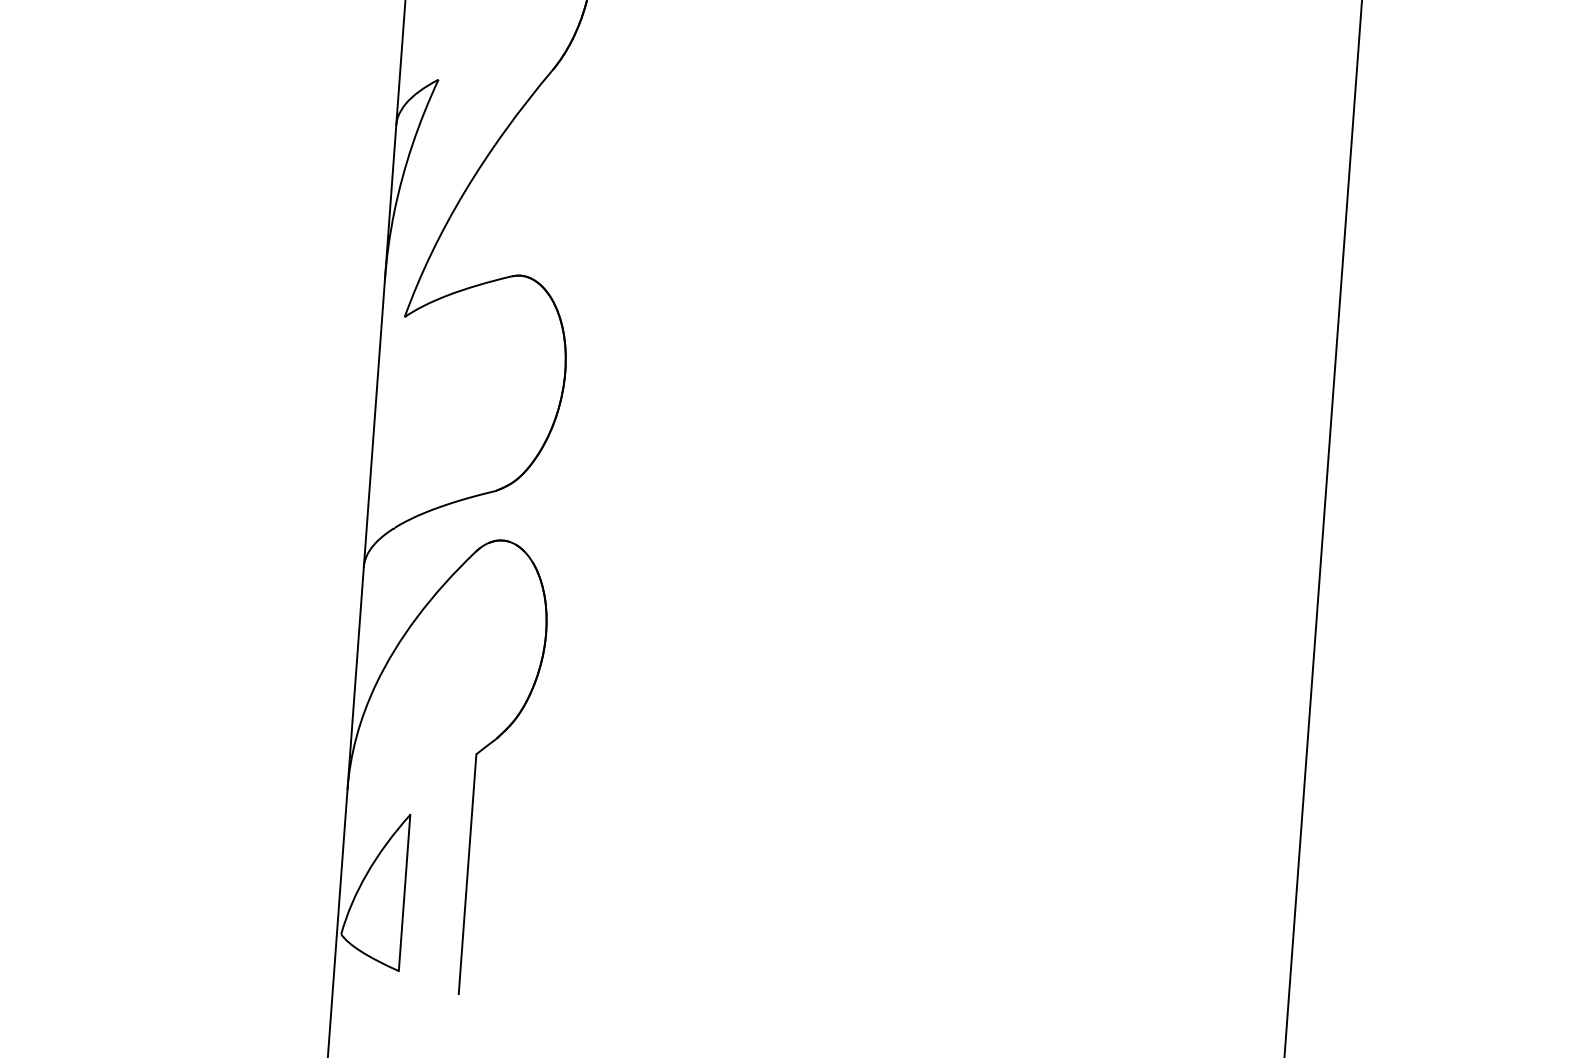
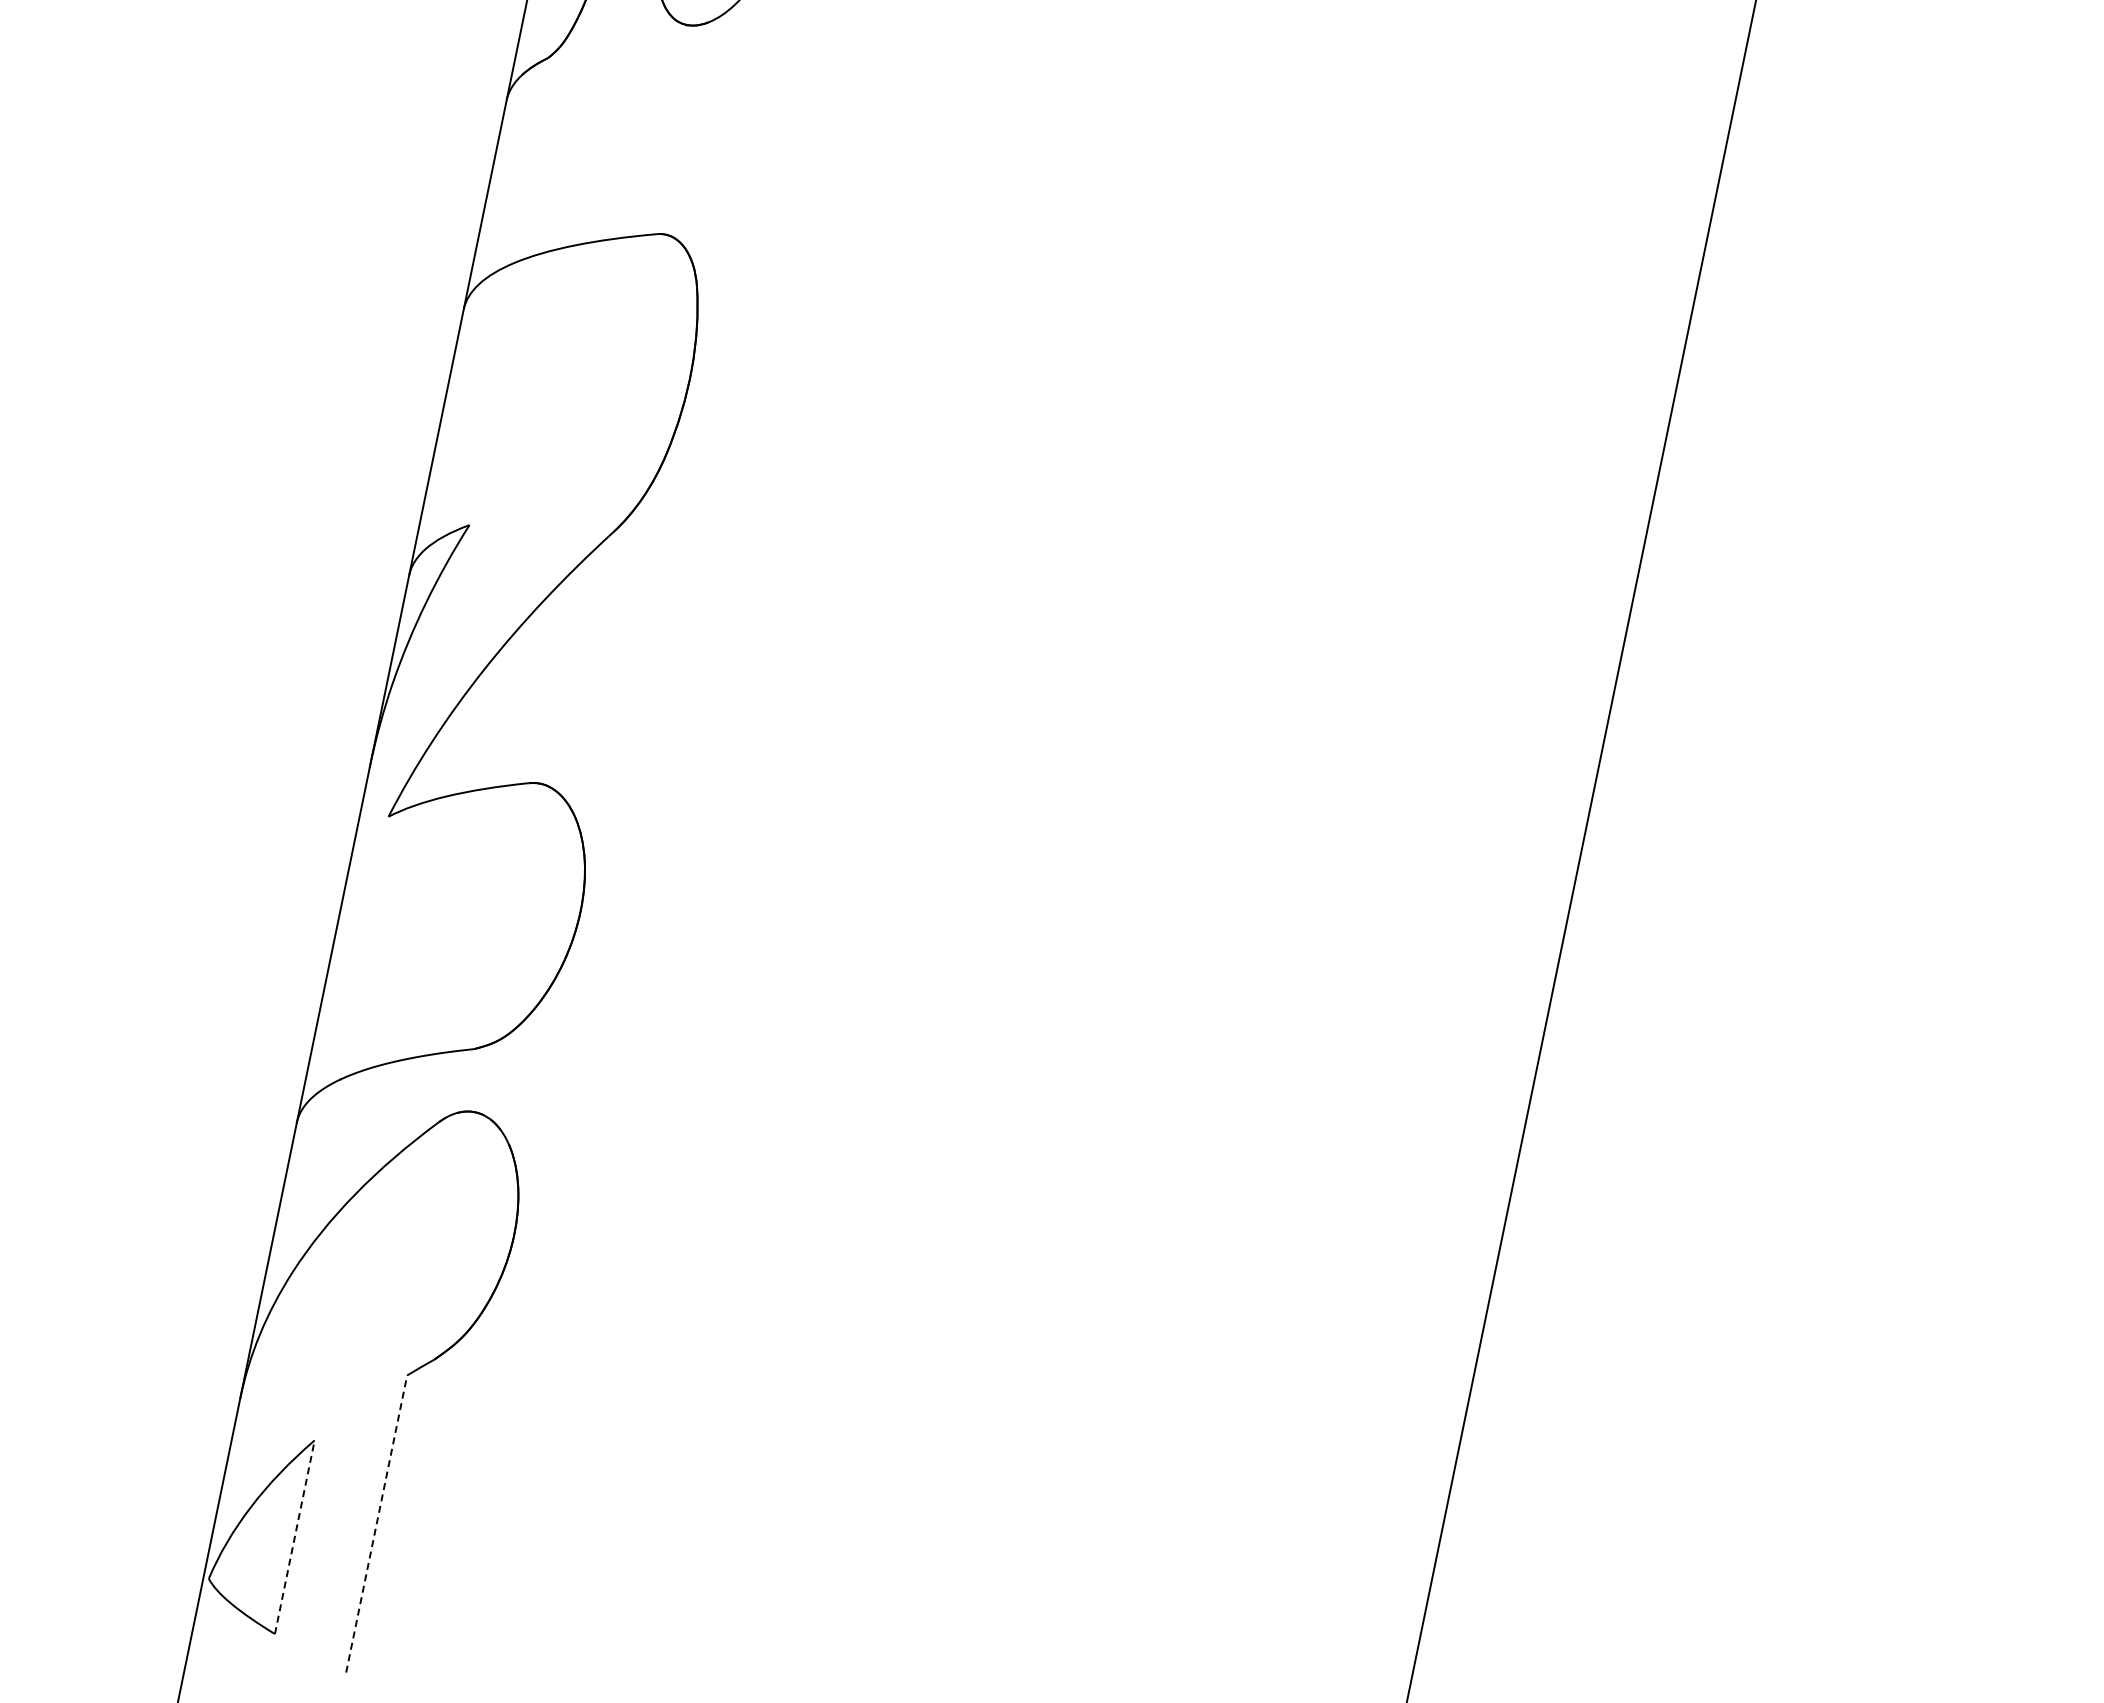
line: (467, 874) -> (376, 1524), solid -> dashed
line: (404, 893) -> (294, 1537), solid -> dashed

